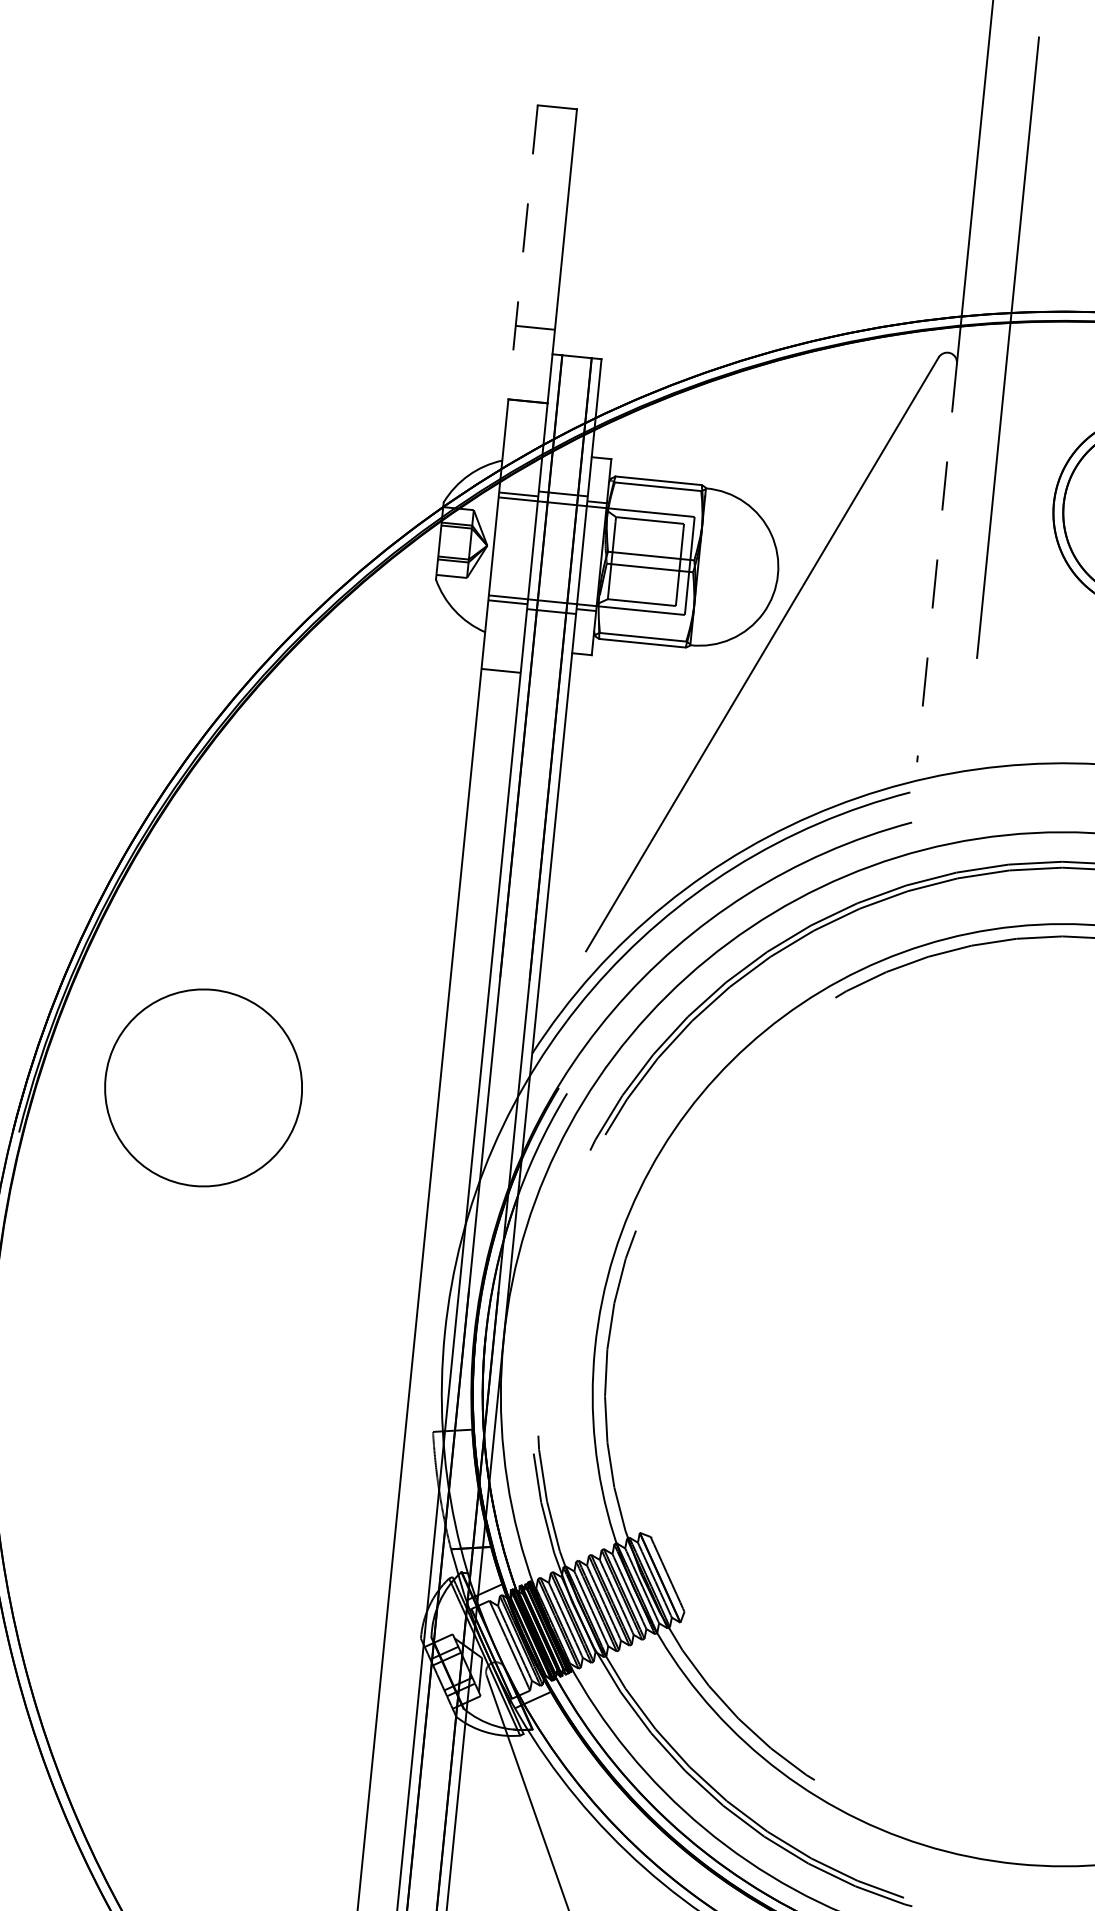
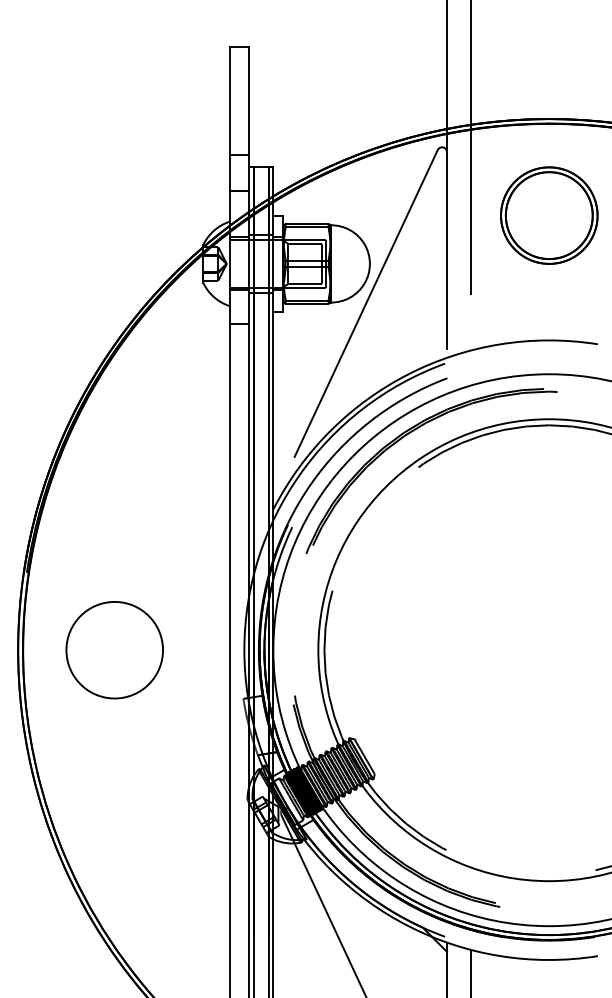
line: (522, 253) -> (229, 119), dashed -> solid
line: (936, 563) -> (446, 250), dashed -> solid
circle: (203, 1088) -> (114, 650), moved

